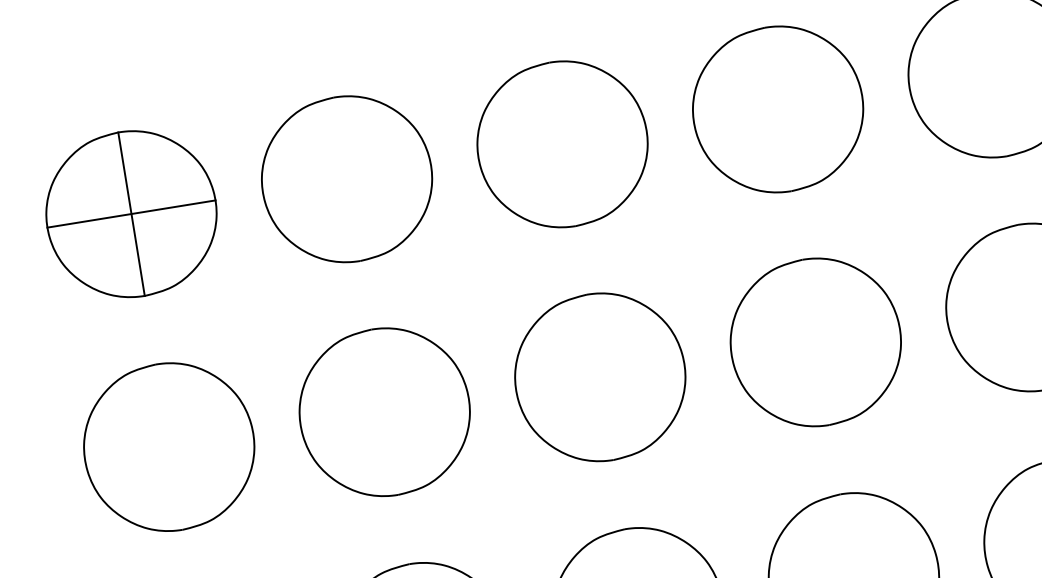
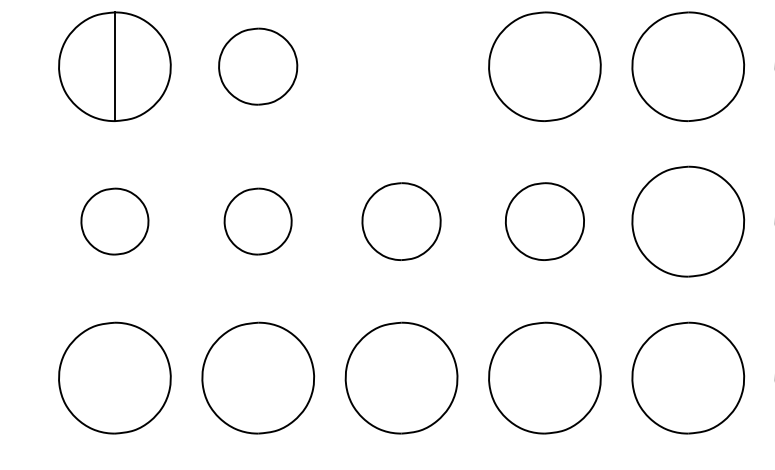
part: (562, 143) -> (401, 66), removed
part: (345, 179) -> (257, 66), size x0.7
line: (130, 213) -> (114, 66), removed
part: (815, 342) -> (544, 221), size x0.7
part: (600, 377) -> (401, 221), size x0.7
part: (383, 412) -> (257, 221), size x0.6
part: (168, 446) -> (114, 221), size x0.6

